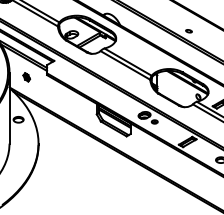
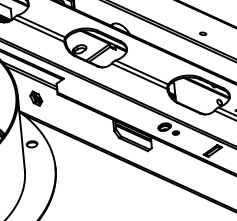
part: (26, 77) -> (36, 98), size x1.67

